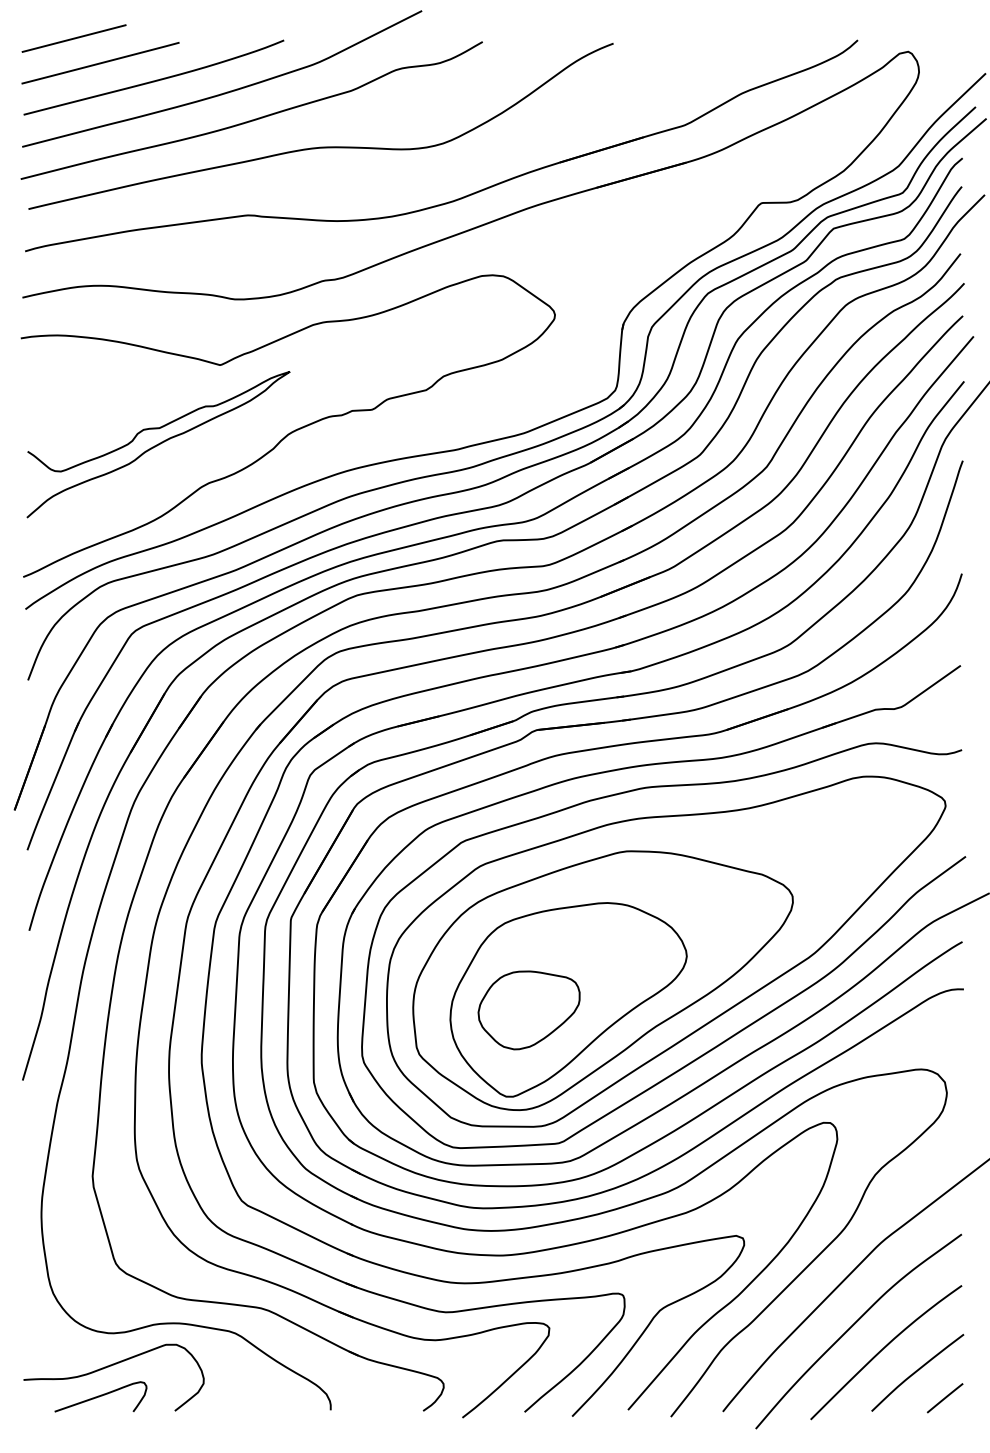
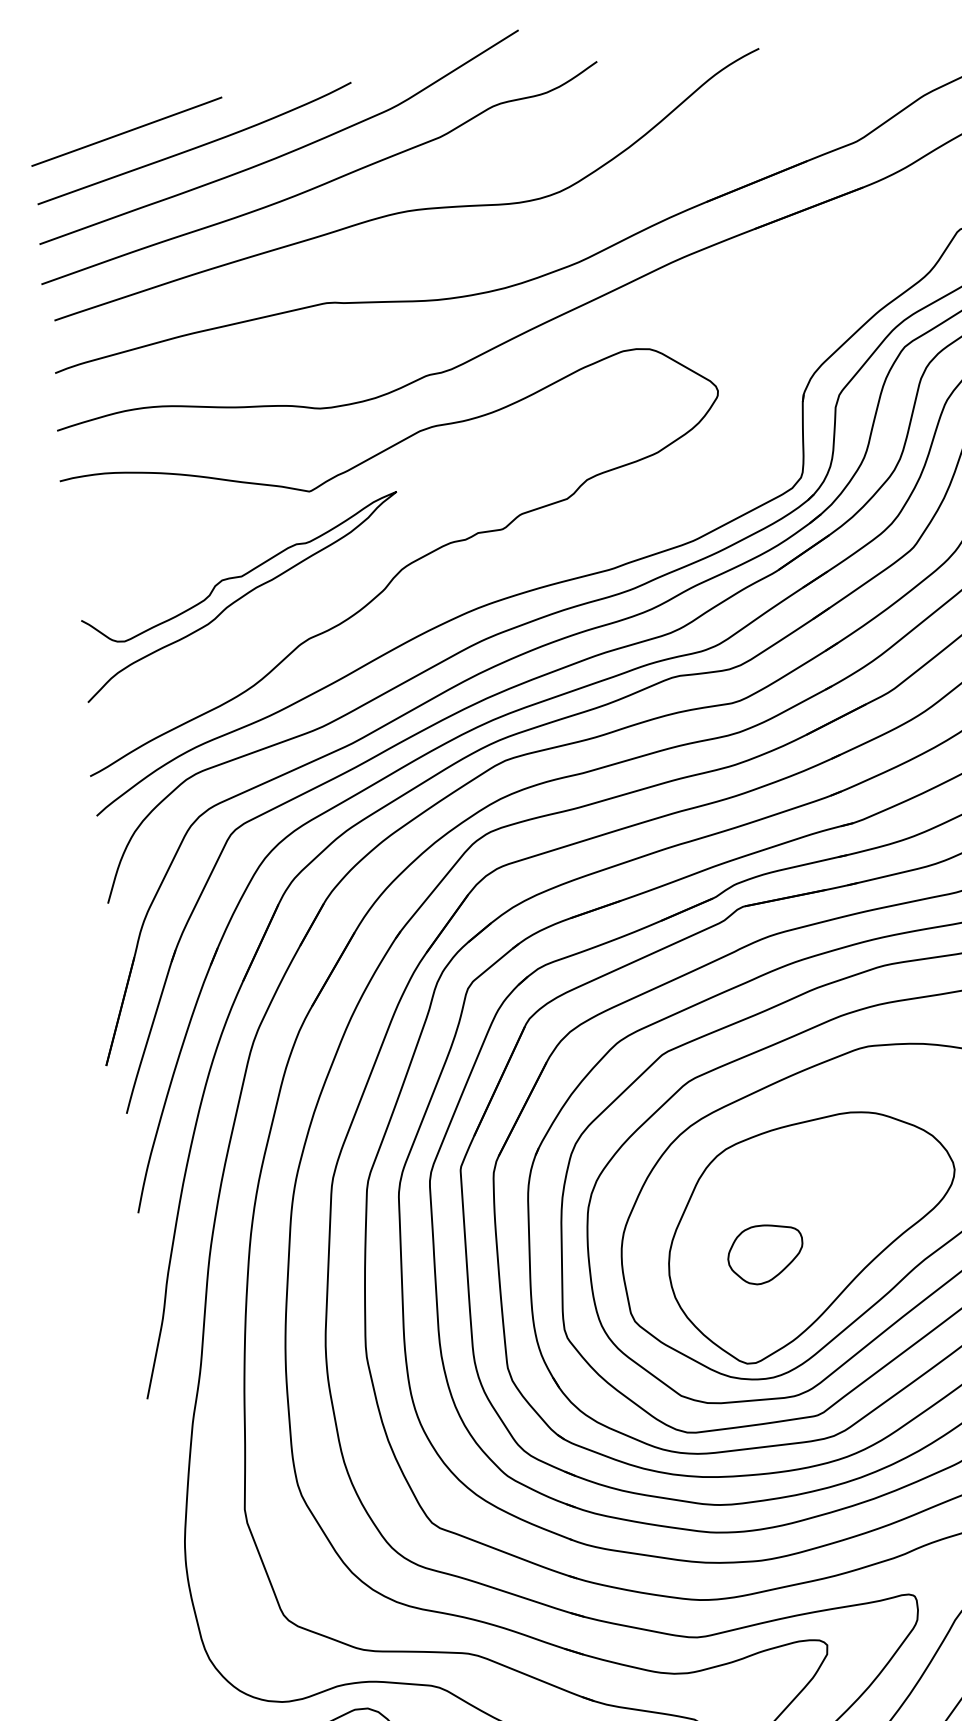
line: (73, 38) -> (90, 104), removed
part: (528, 1010) -> (764, 1254), size x0.6

